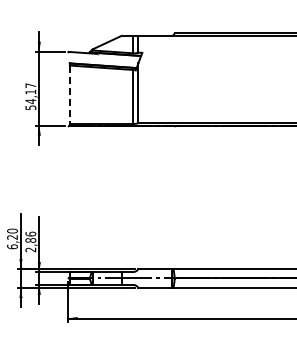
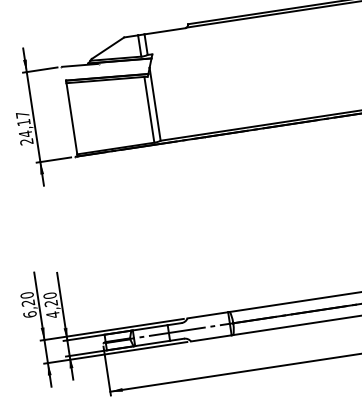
line: (69, 95) -> (71, 119), dashed -> solid
text: (30, 107) -> (26, 141), 54,17 -> 24,17
text: (30, 241) -> (51, 304), 2,86 -> 4,20

